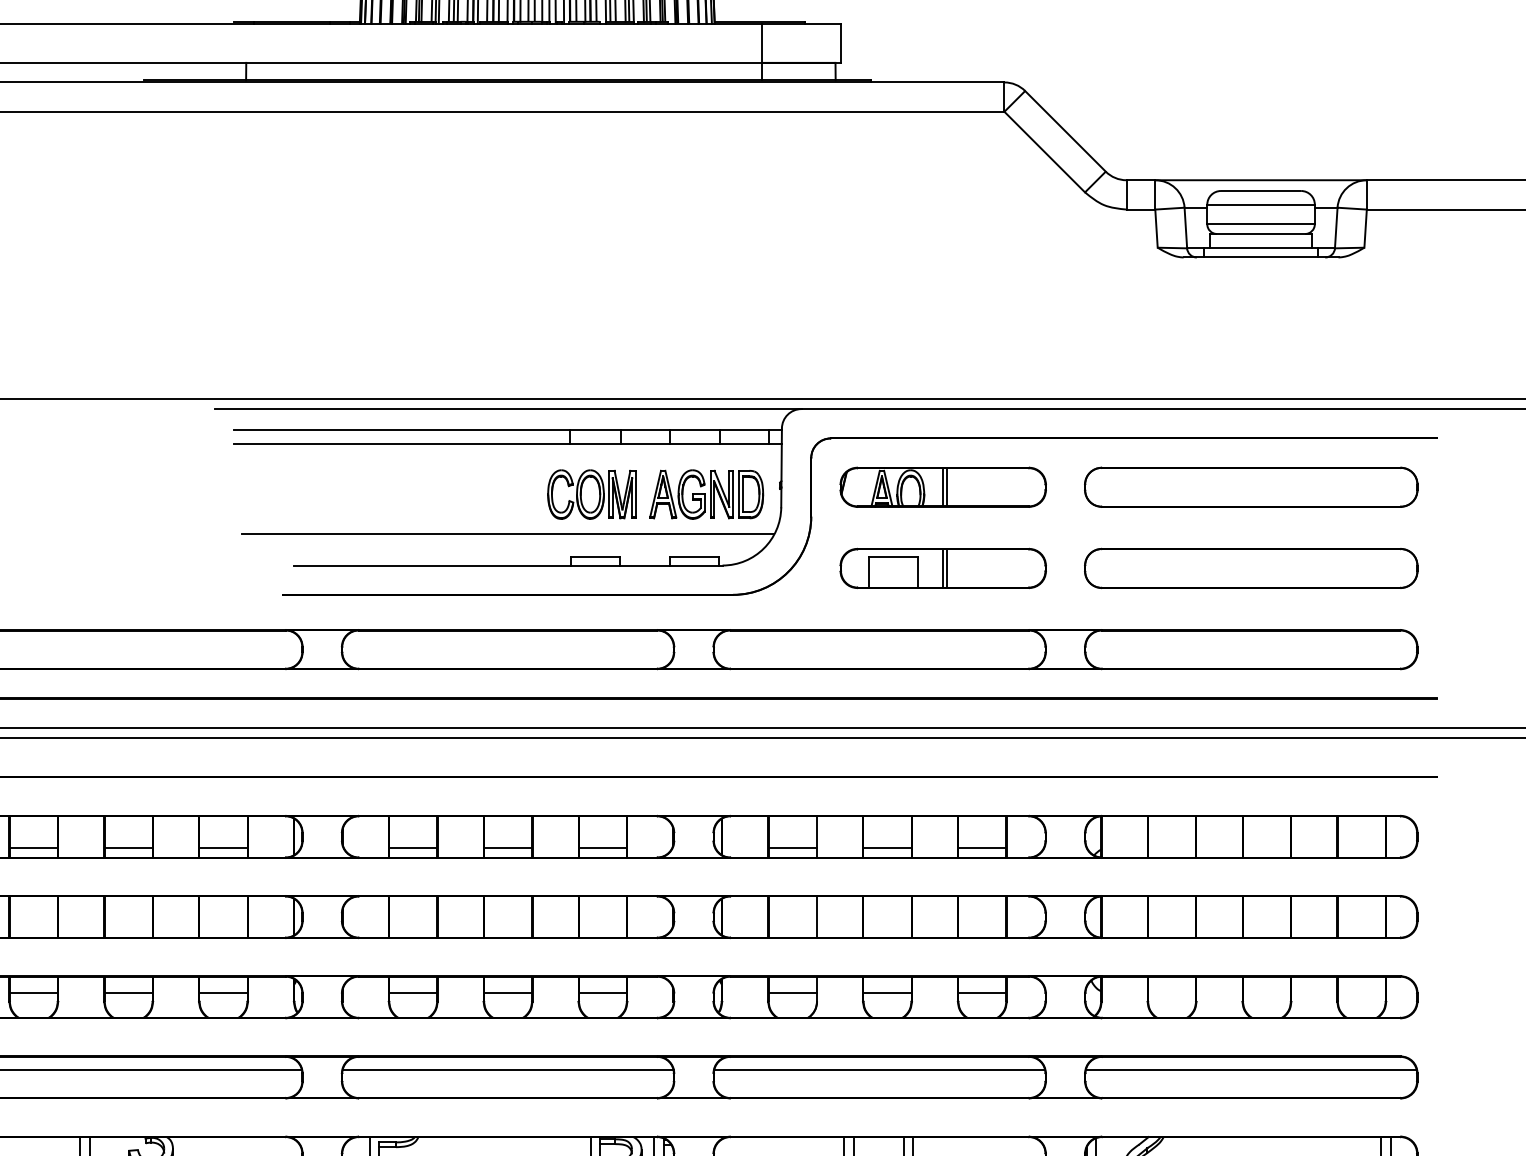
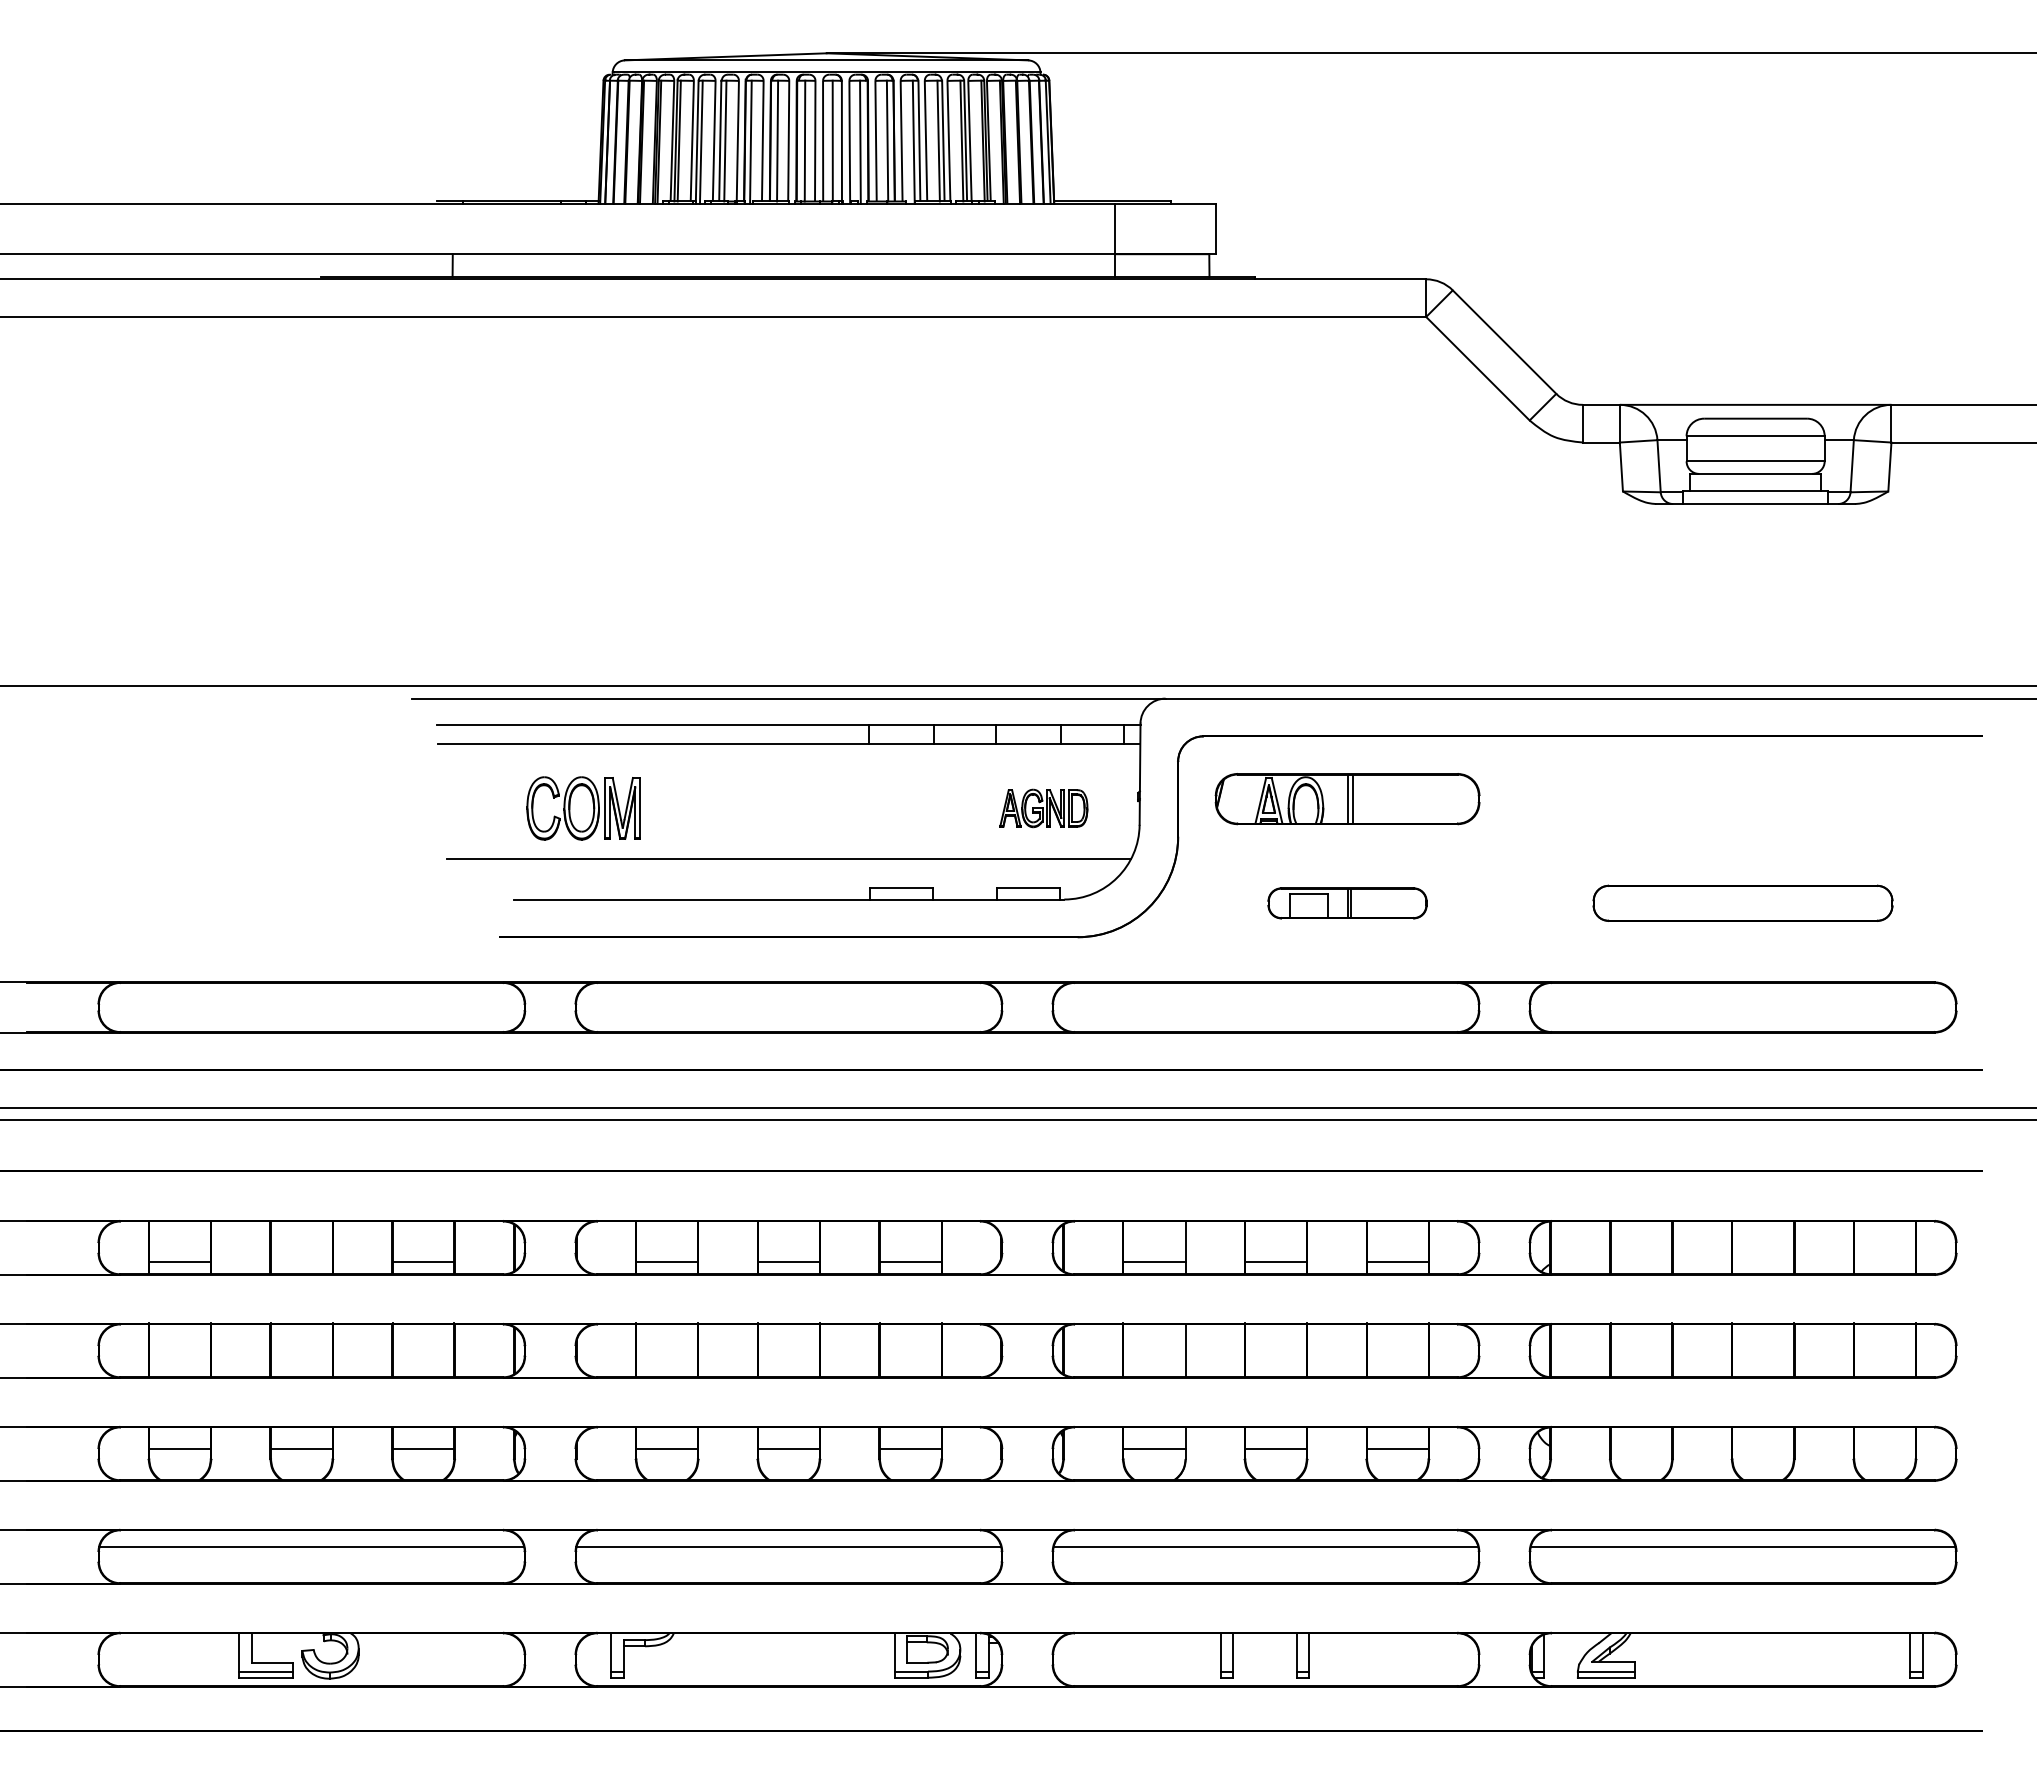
part: (1250, 487) -> (1742, 799), removed
part: (591, 494) -> (583, 808), moved
part: (706, 494) -> (1043, 808), size x0.6
part: (943, 568) -> (1347, 903), size x0.6
part: (1250, 568) -> (1742, 903), size x0.7
line: (128, 847) -> (301, 1261), removed

